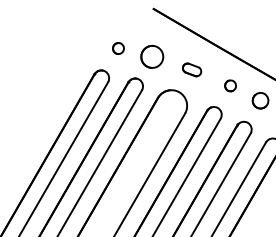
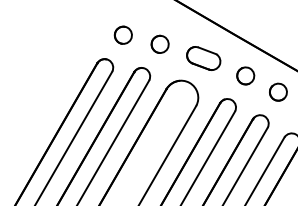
part: (118, 48) -> (123, 35), size x1.43
part: (151, 56) -> (159, 43), size x0.71
part: (191, 69) -> (203, 58), size x1.67
part: (230, 85) -> (245, 75), size x1.43

